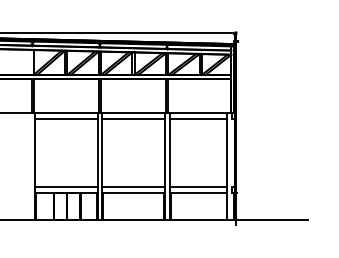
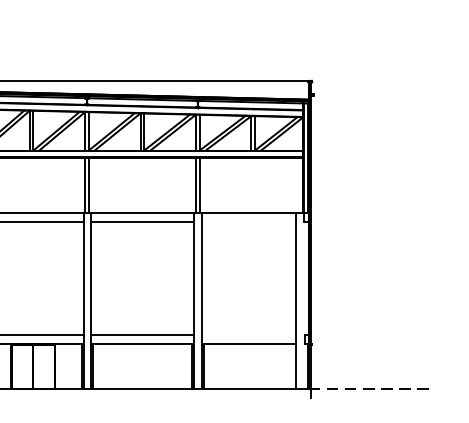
line: (197, 118) -> (247, 222), removed
line: (197, 187) -> (247, 335), removed
line: (271, 220) -> (369, 389), solid -> dashed

